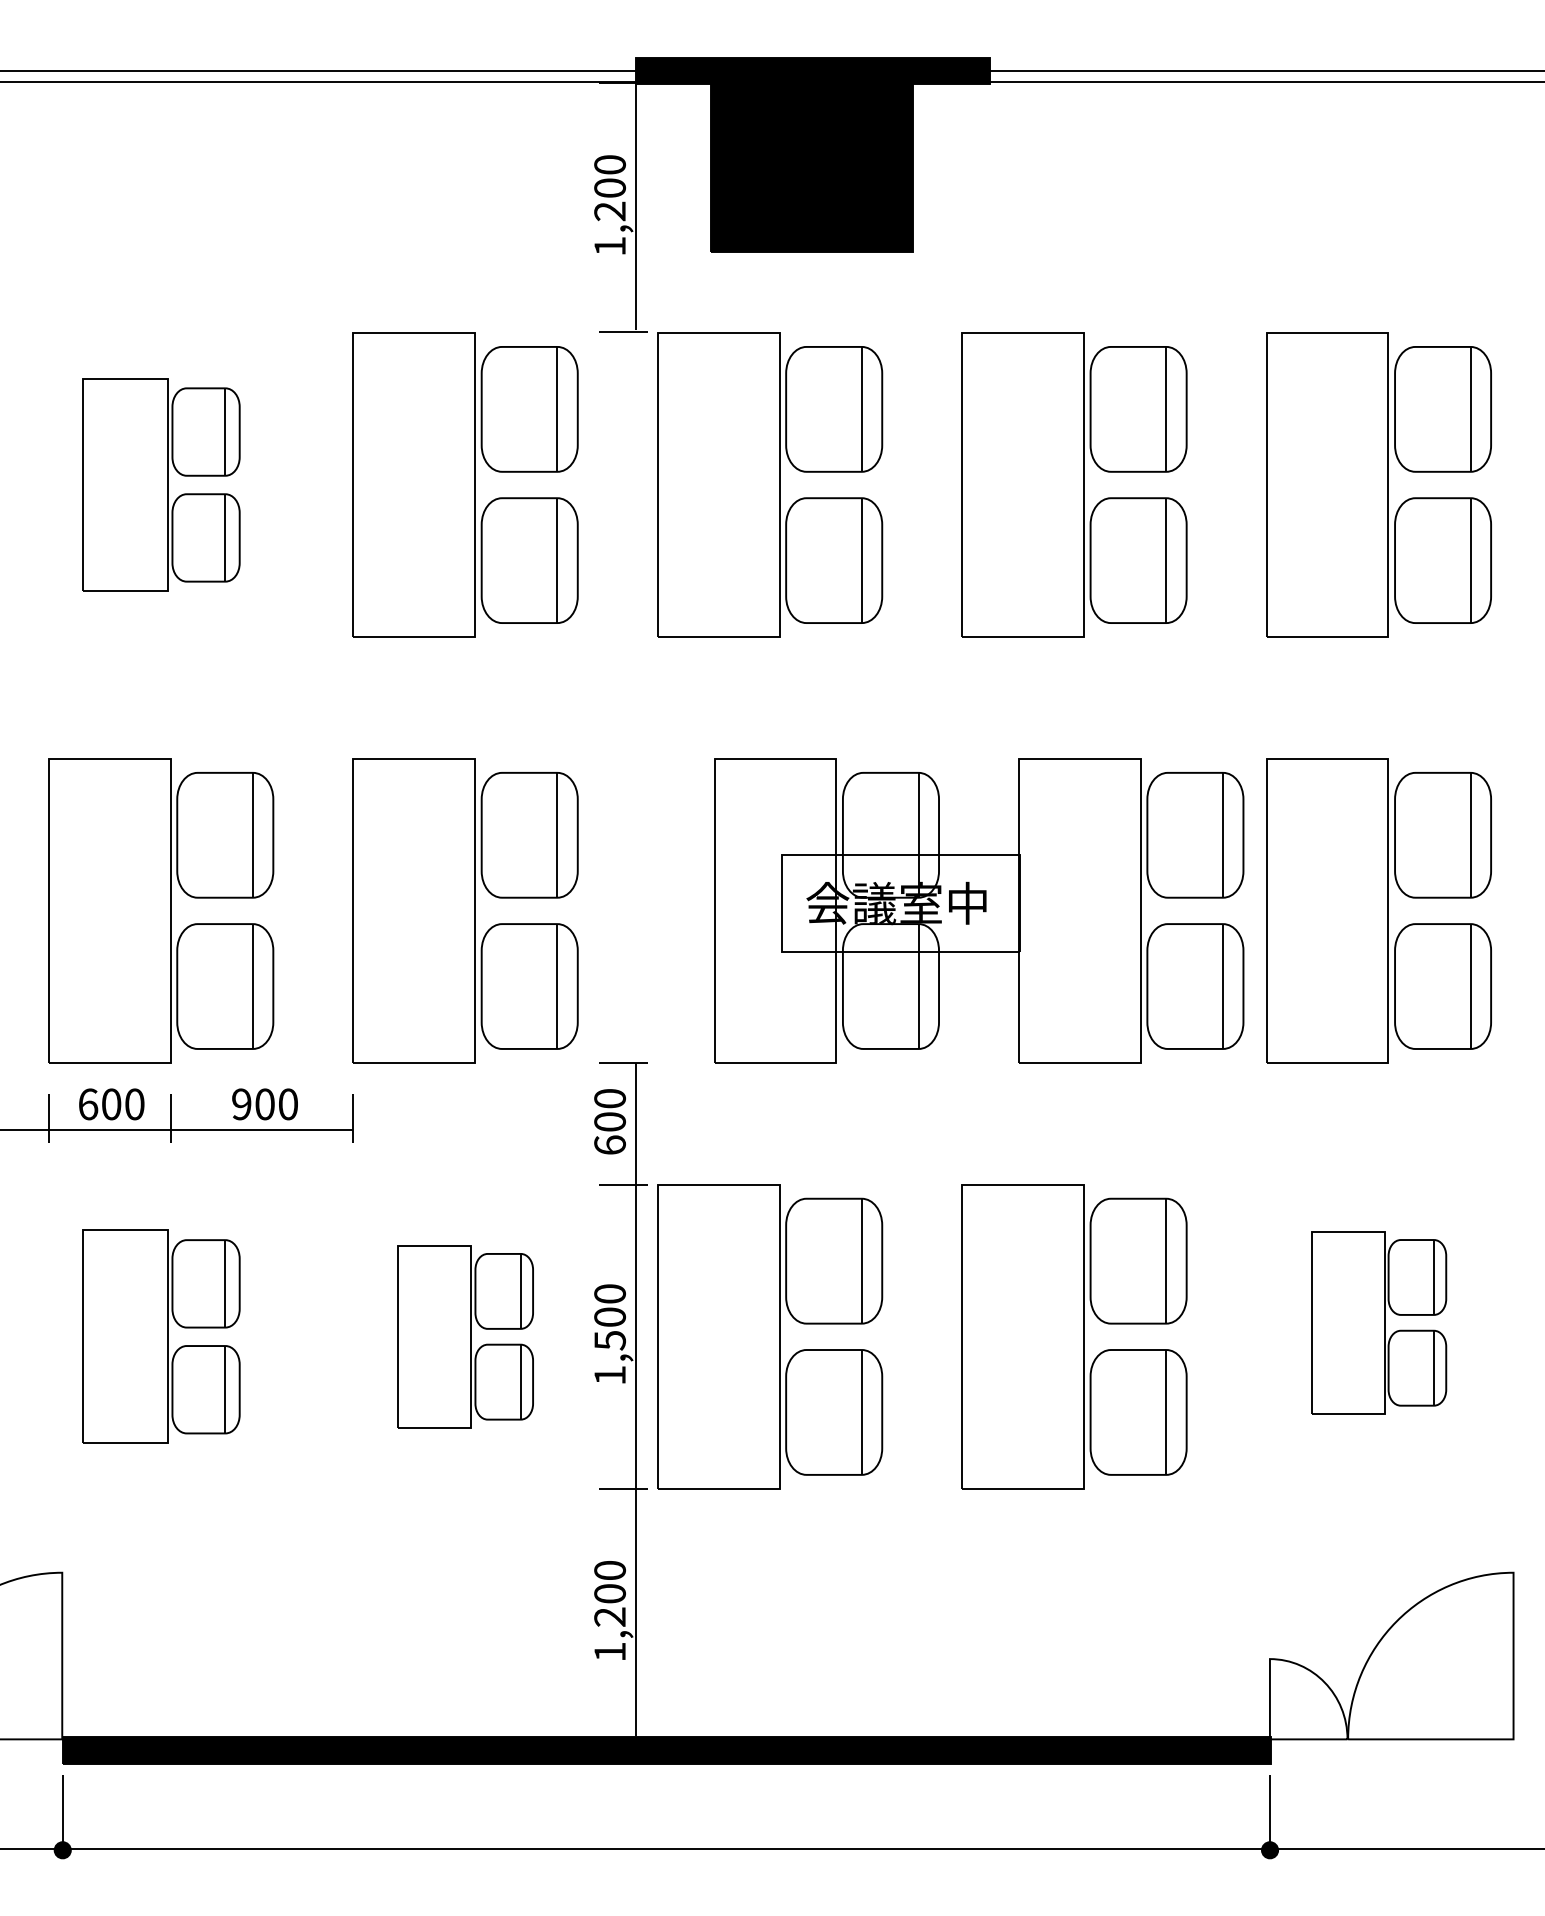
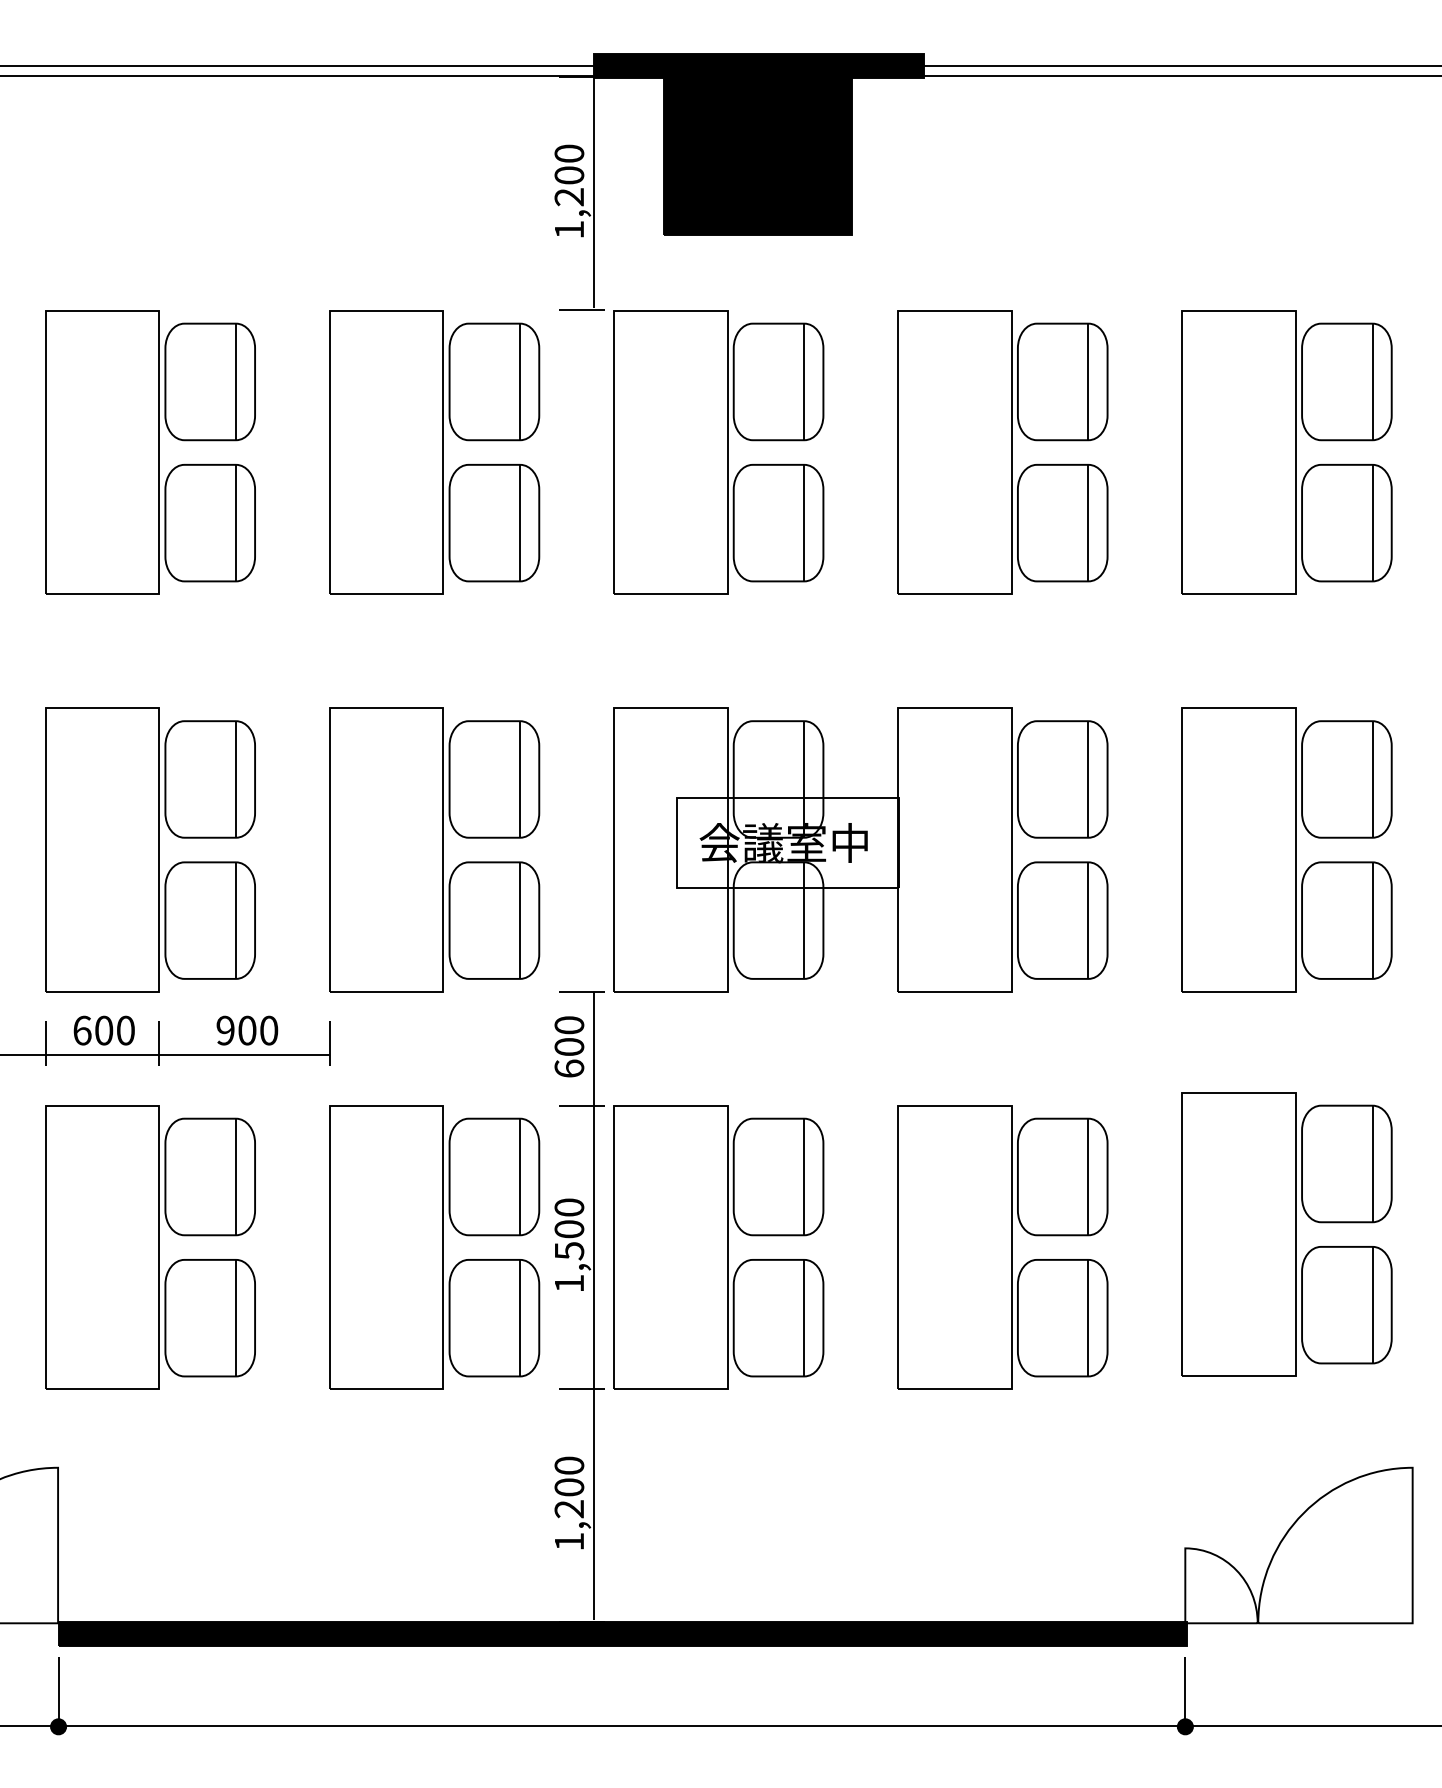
part: (161, 484) -> (150, 452), size x1.43
part: (978, 910) -> (860, 849), moved
part: (1378, 1322) -> (1286, 1234), size x1.67
part: (161, 1336) -> (150, 1247), size x1.43
part: (465, 1336) -> (434, 1247), size x1.67

